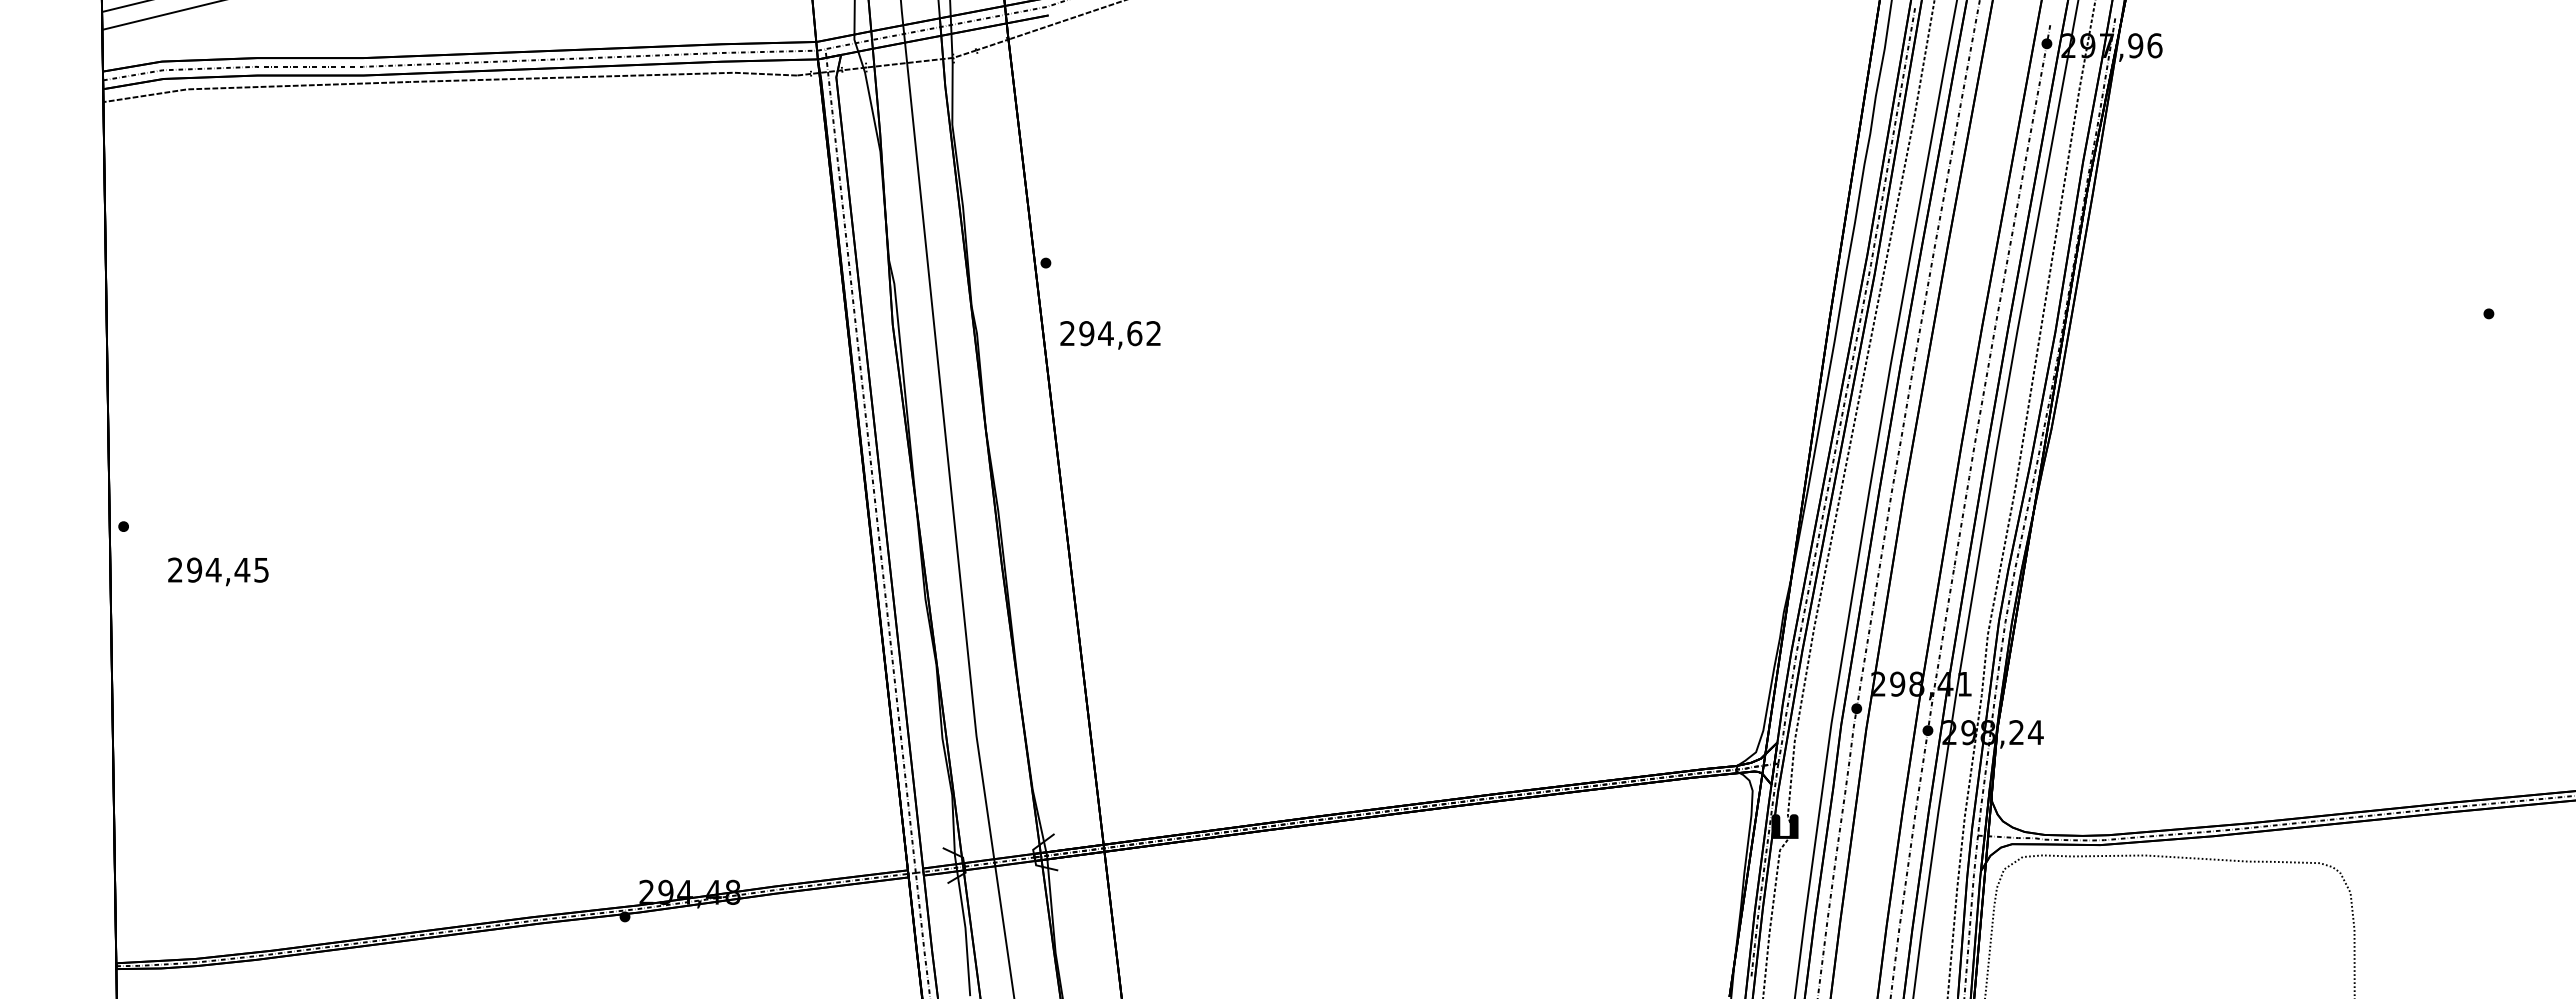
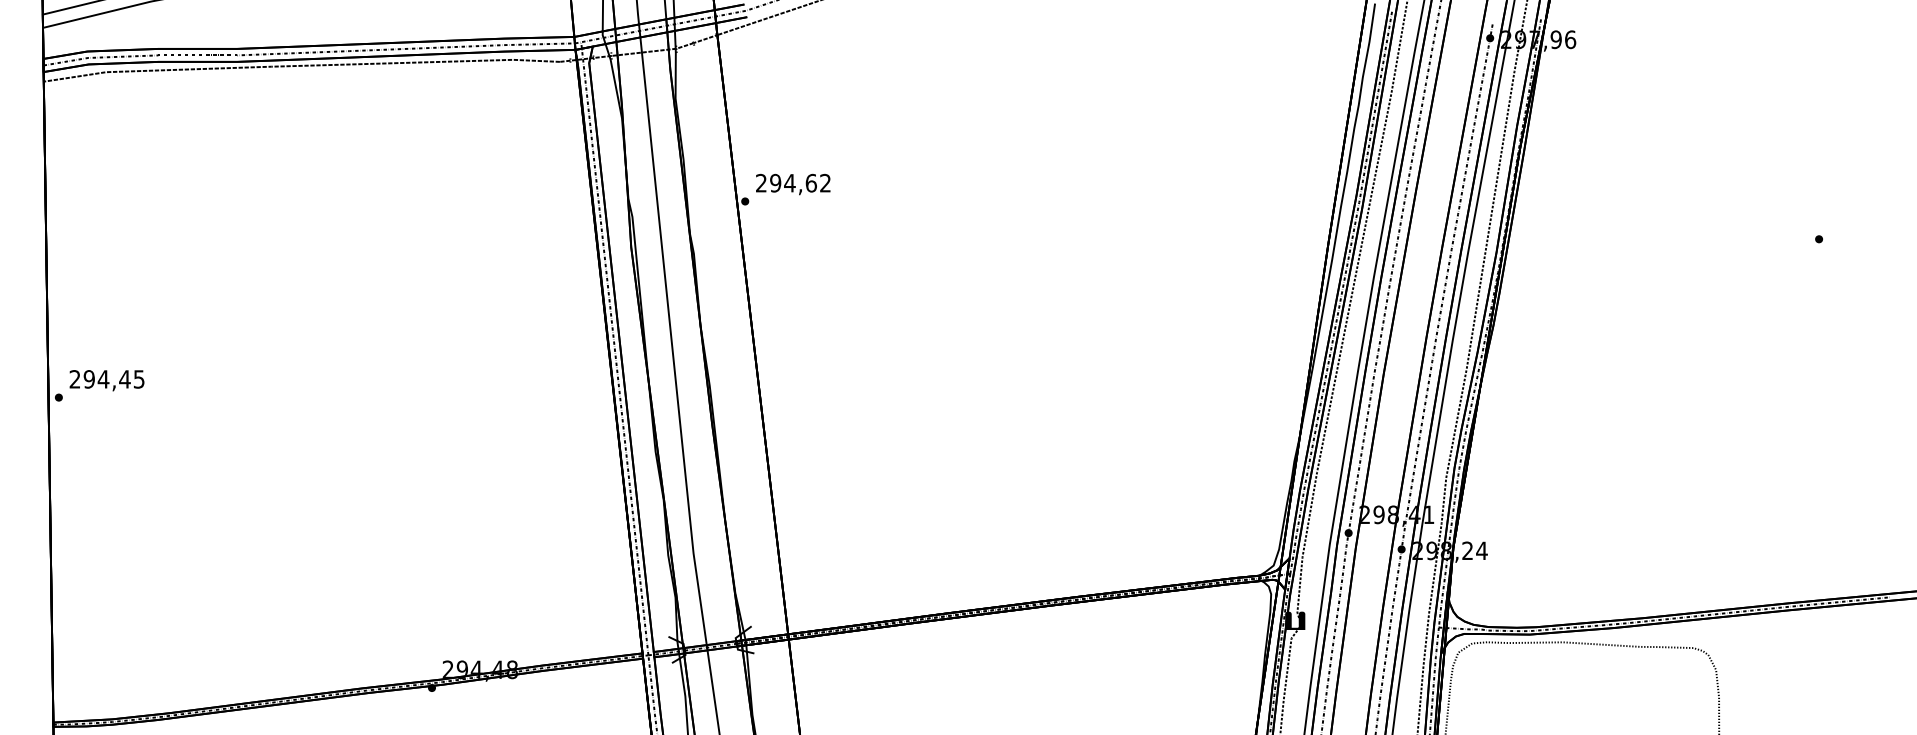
text: (1110, 335) -> (793, 184), moved
text: (218, 571) -> (107, 380), moved

